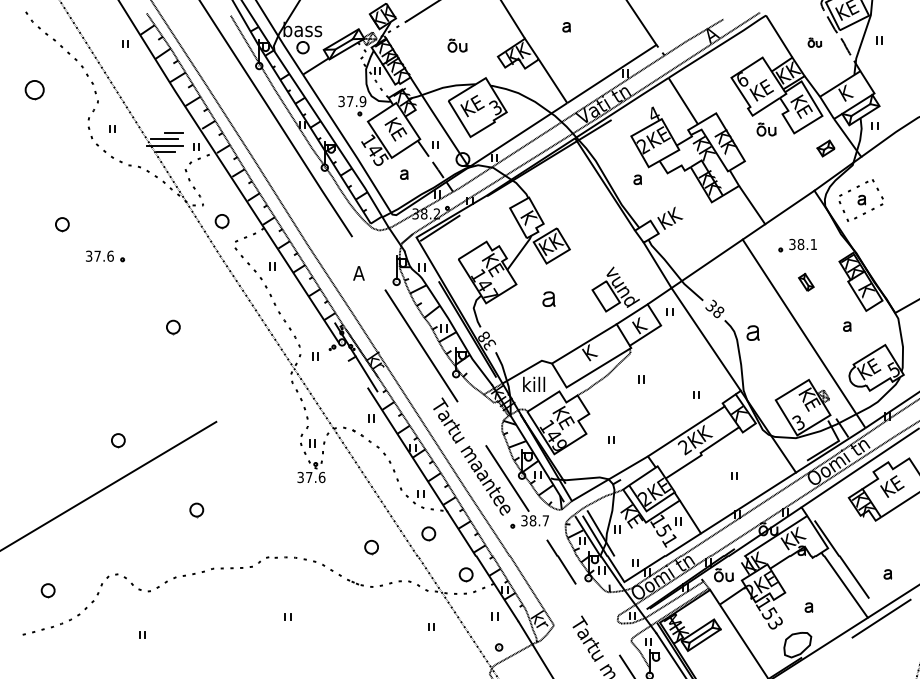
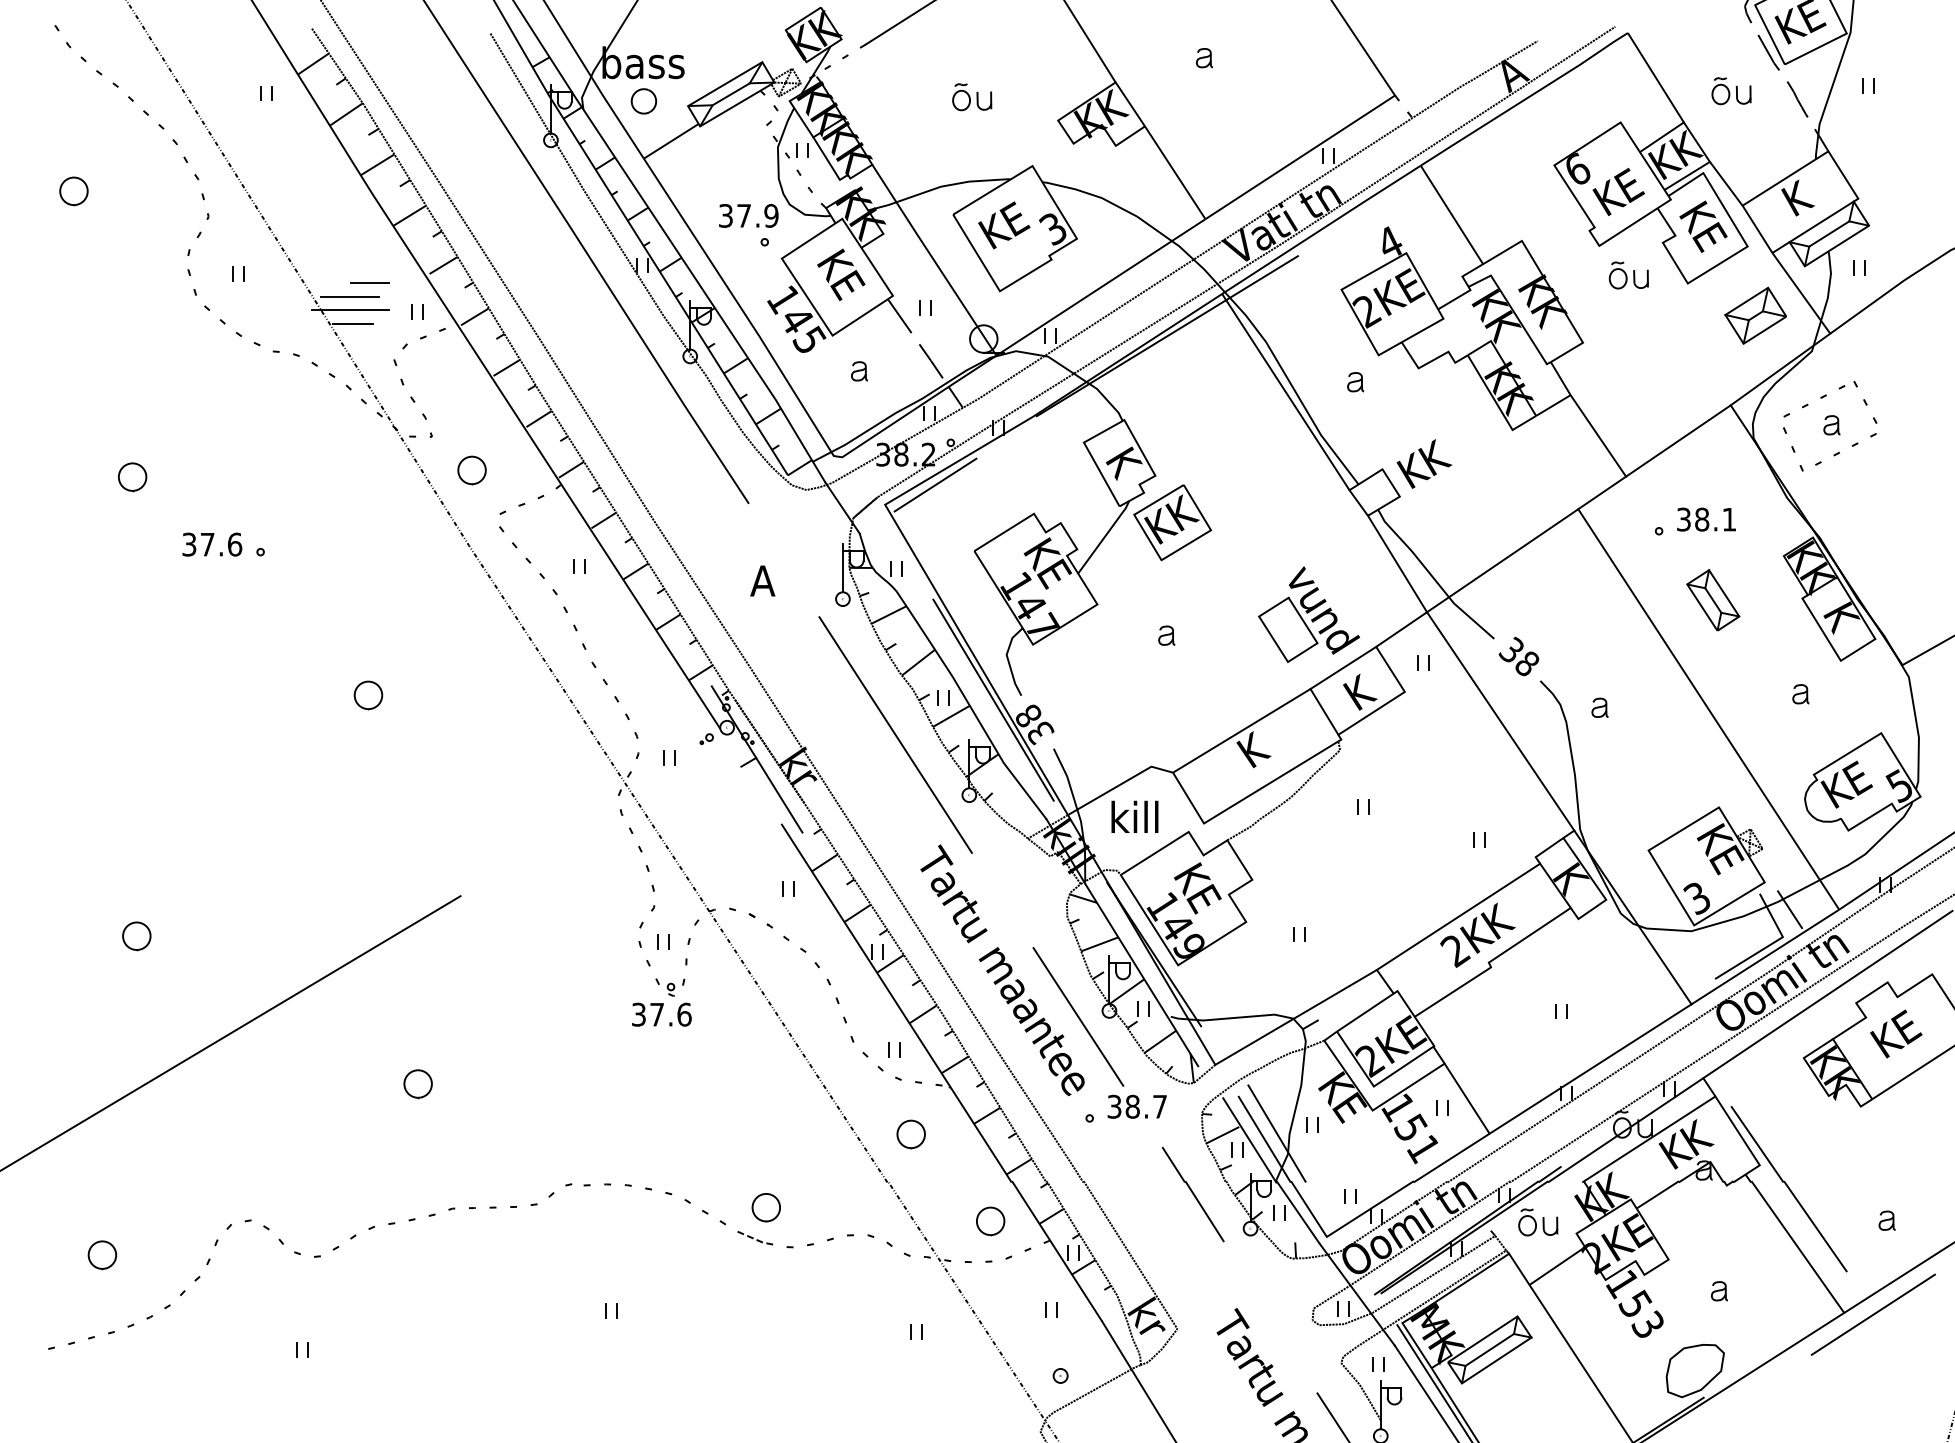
part: (814, 42) -> (1730, 90), size x1.43
part: (34, 89) -> (73, 190), size x0.71
part: (825, 148) -> (1754, 315), size x1.67
part: (806, 282) -> (1713, 600), size x1.67
part: (548, 298) -> (1165, 634), size x0.62
part: (752, 332) -> (1599, 706), size x0.62
part: (118, 440) -> (137, 936), moved
part: (371, 547) -> (766, 1208), moved

